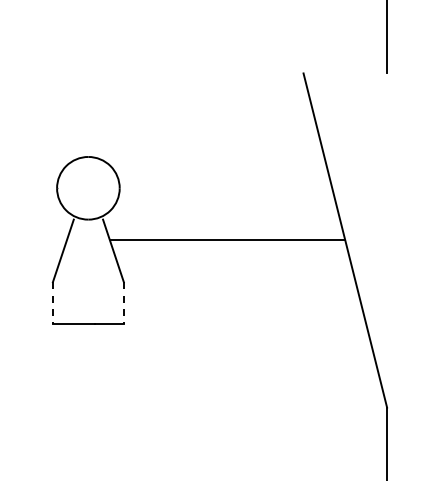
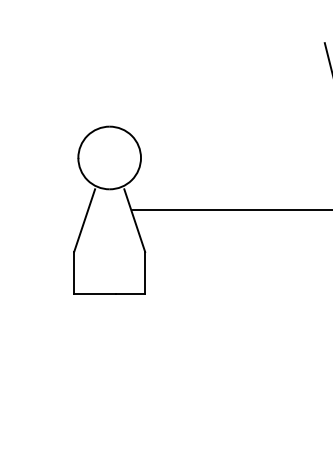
line: (52, 303) -> (73, 273), dashed -> solid
line: (123, 303) -> (144, 273), dashed -> solid

